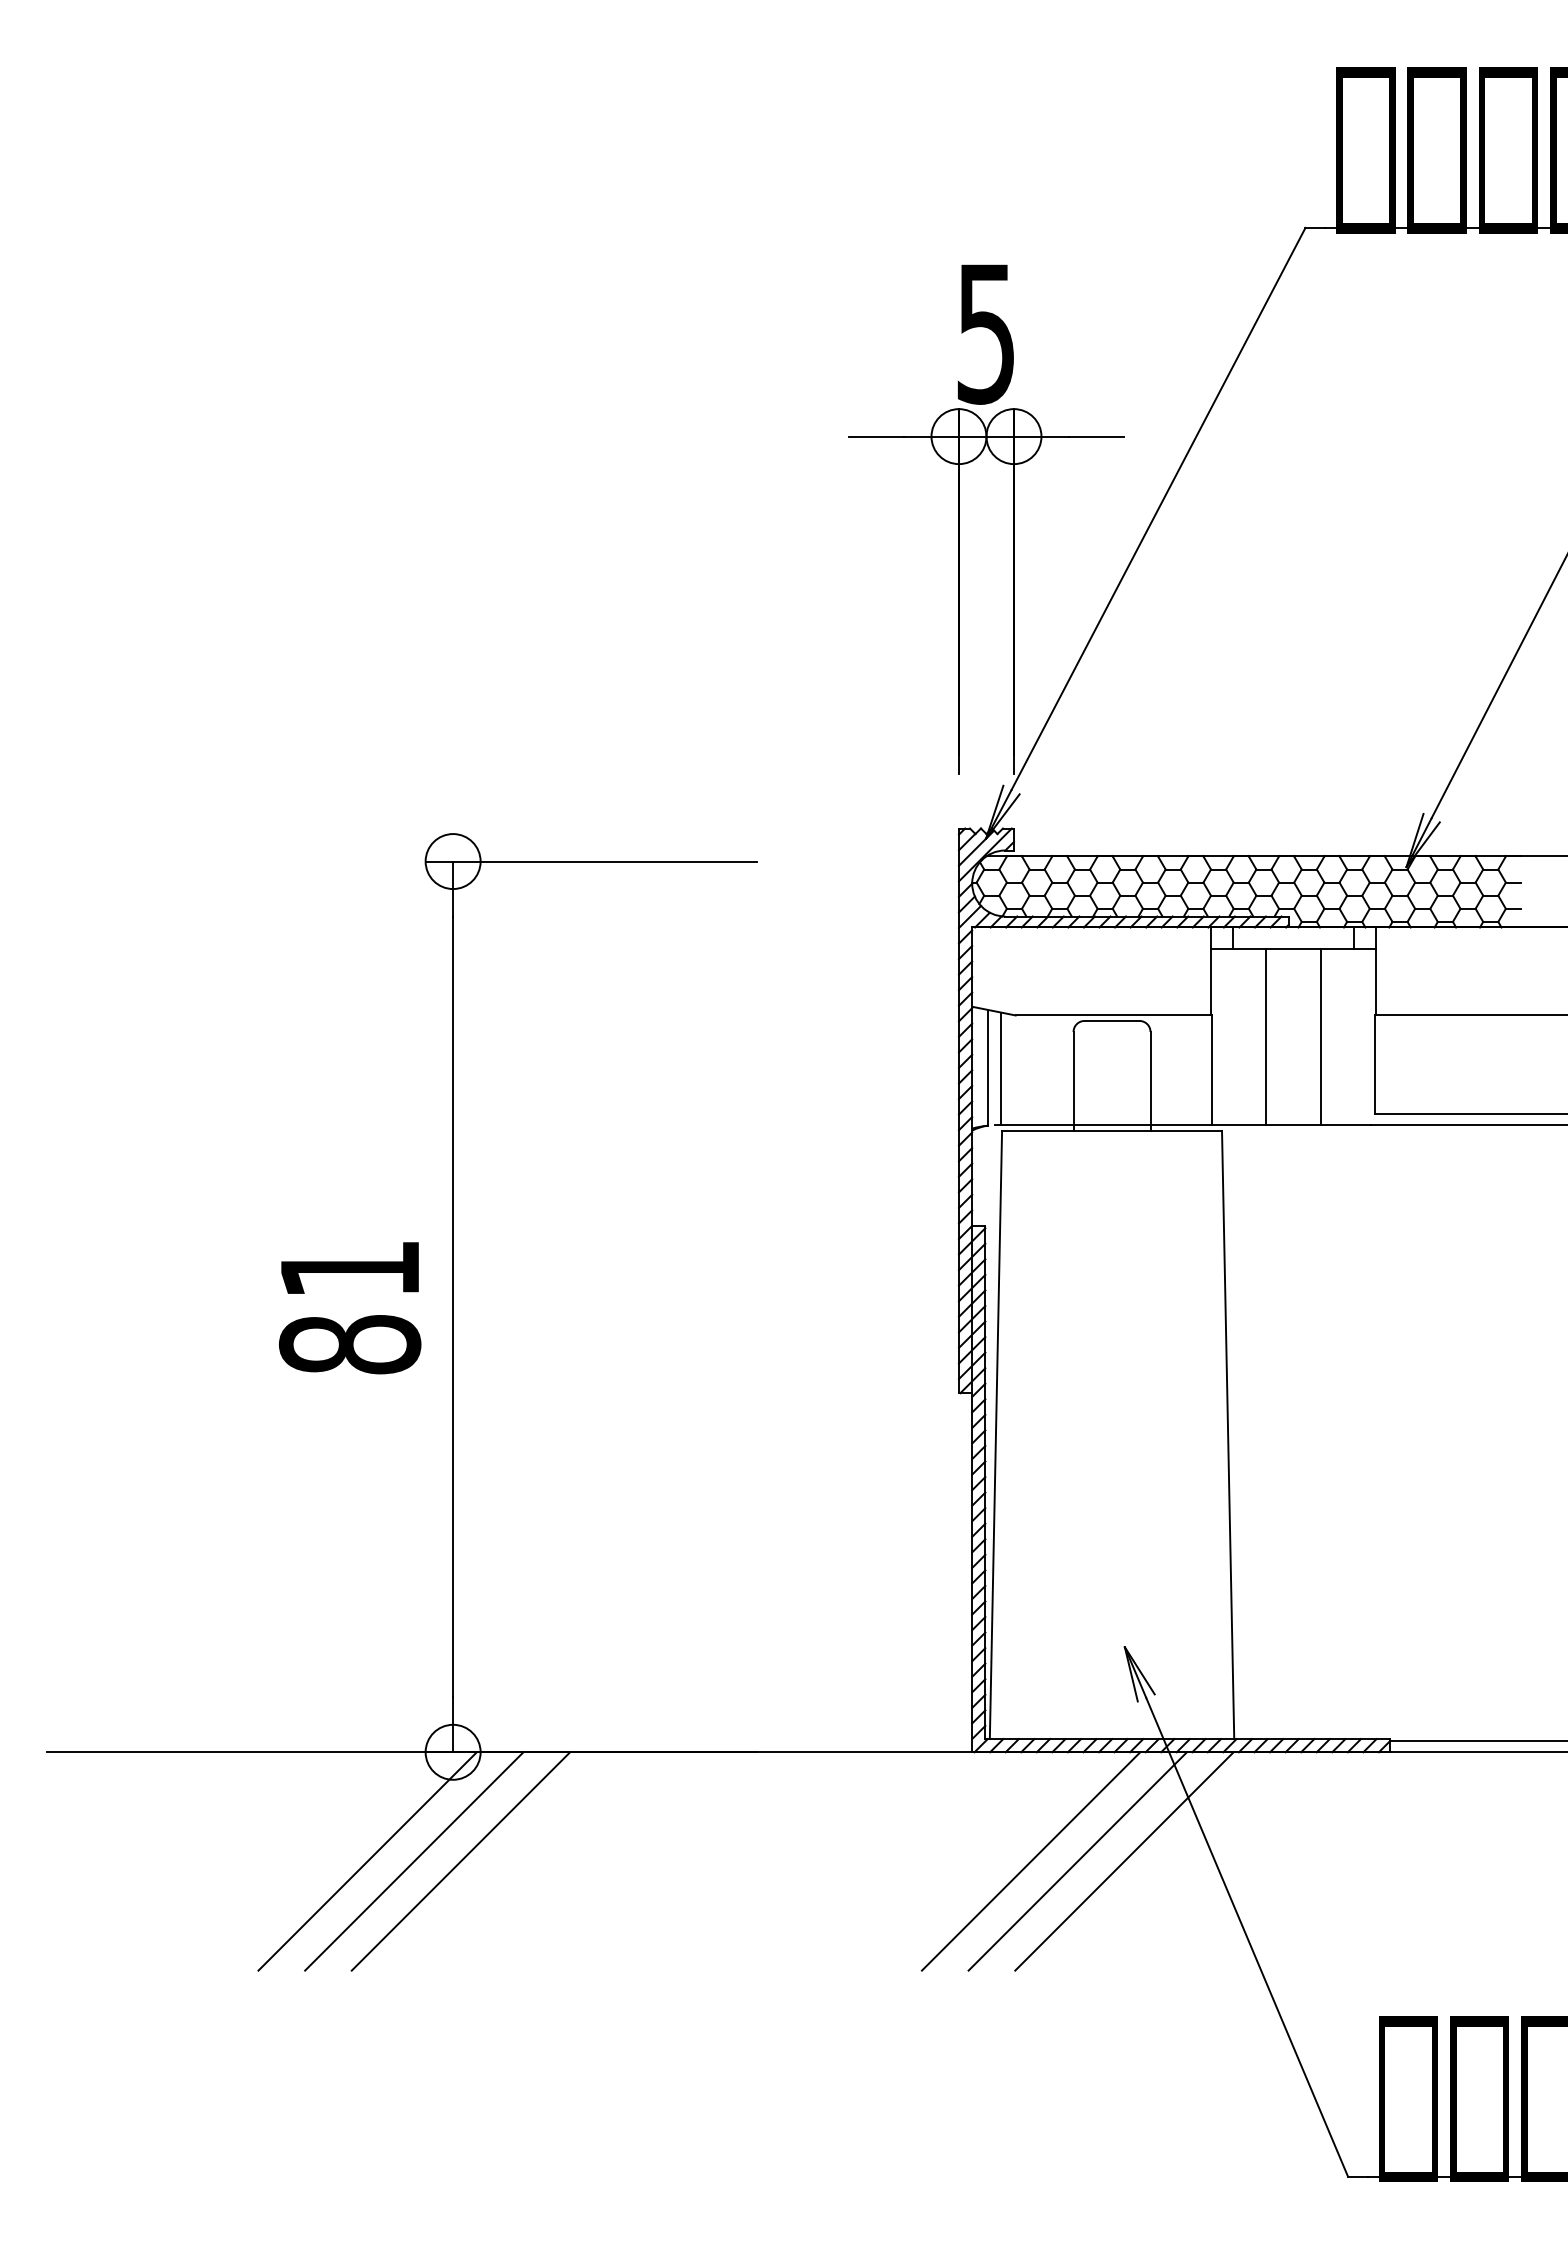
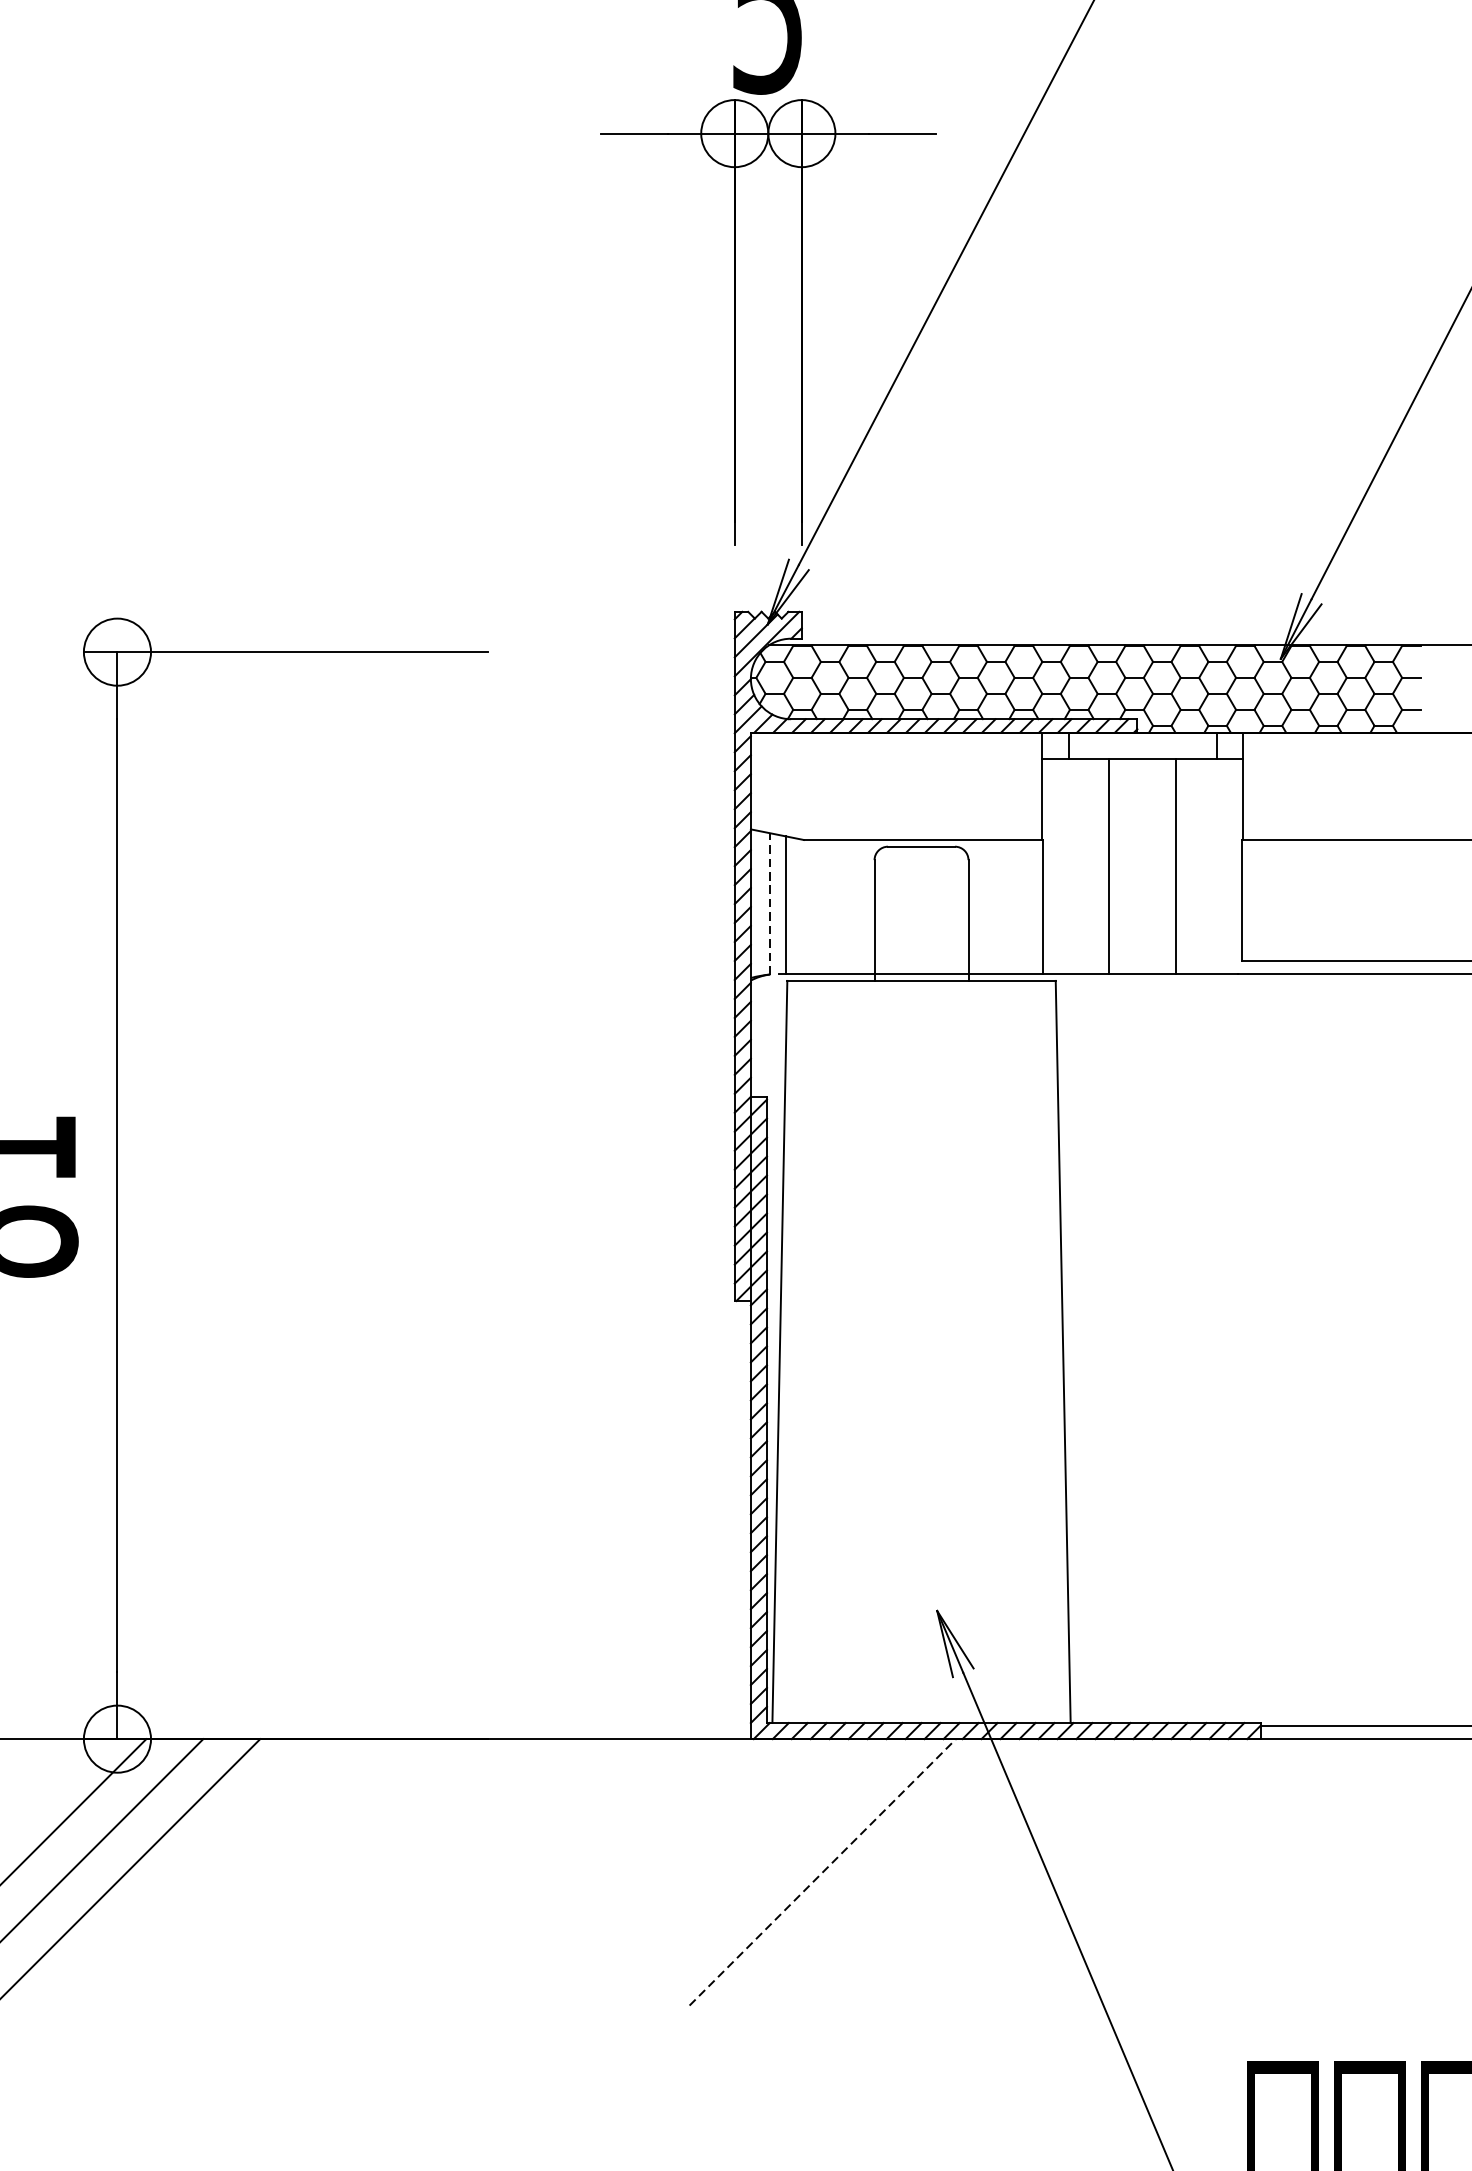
line: (988, 1067) -> (770, 903), solid -> dashed
line: (1031, 1861) -> (823, 1872), solid -> dashed
line: (1077, 1861) -> (879, 1872), removed
line: (1124, 1861) -> (936, 1872), removed

